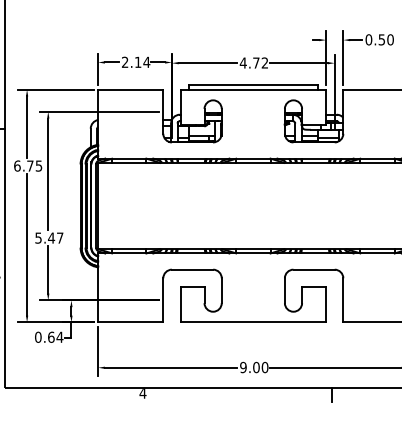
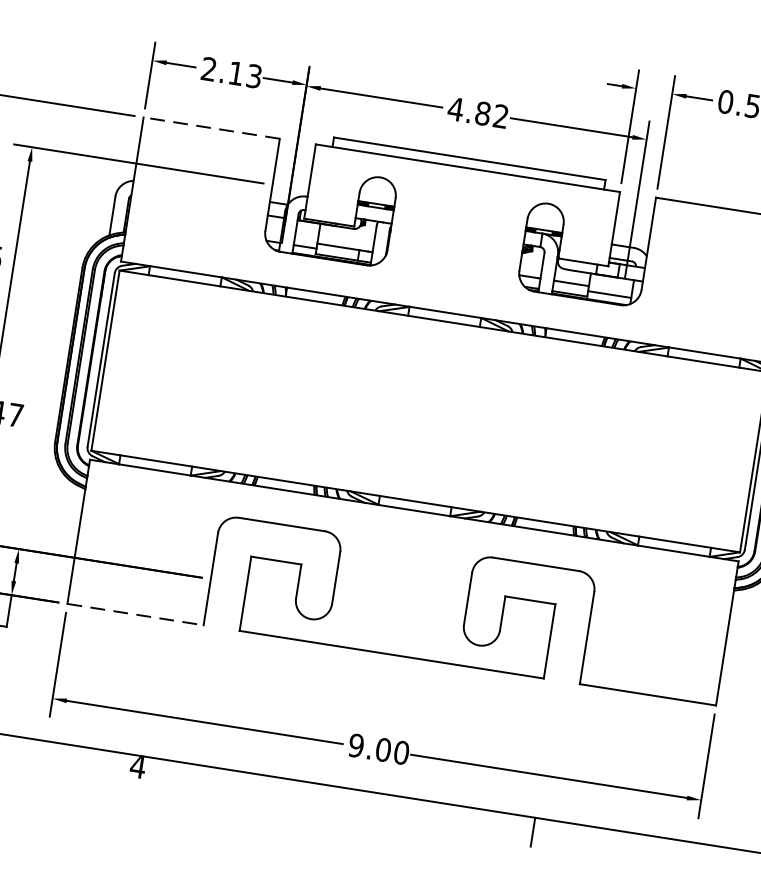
text: (146, 61) -> (253, 74), 2.14 -> 2.13
text: (256, 62) -> (483, 112), 4.72 -> 4.82
line: (130, 89) -> (211, 127), solid -> dashed
line: (130, 322) -> (135, 614), solid -> dashed

